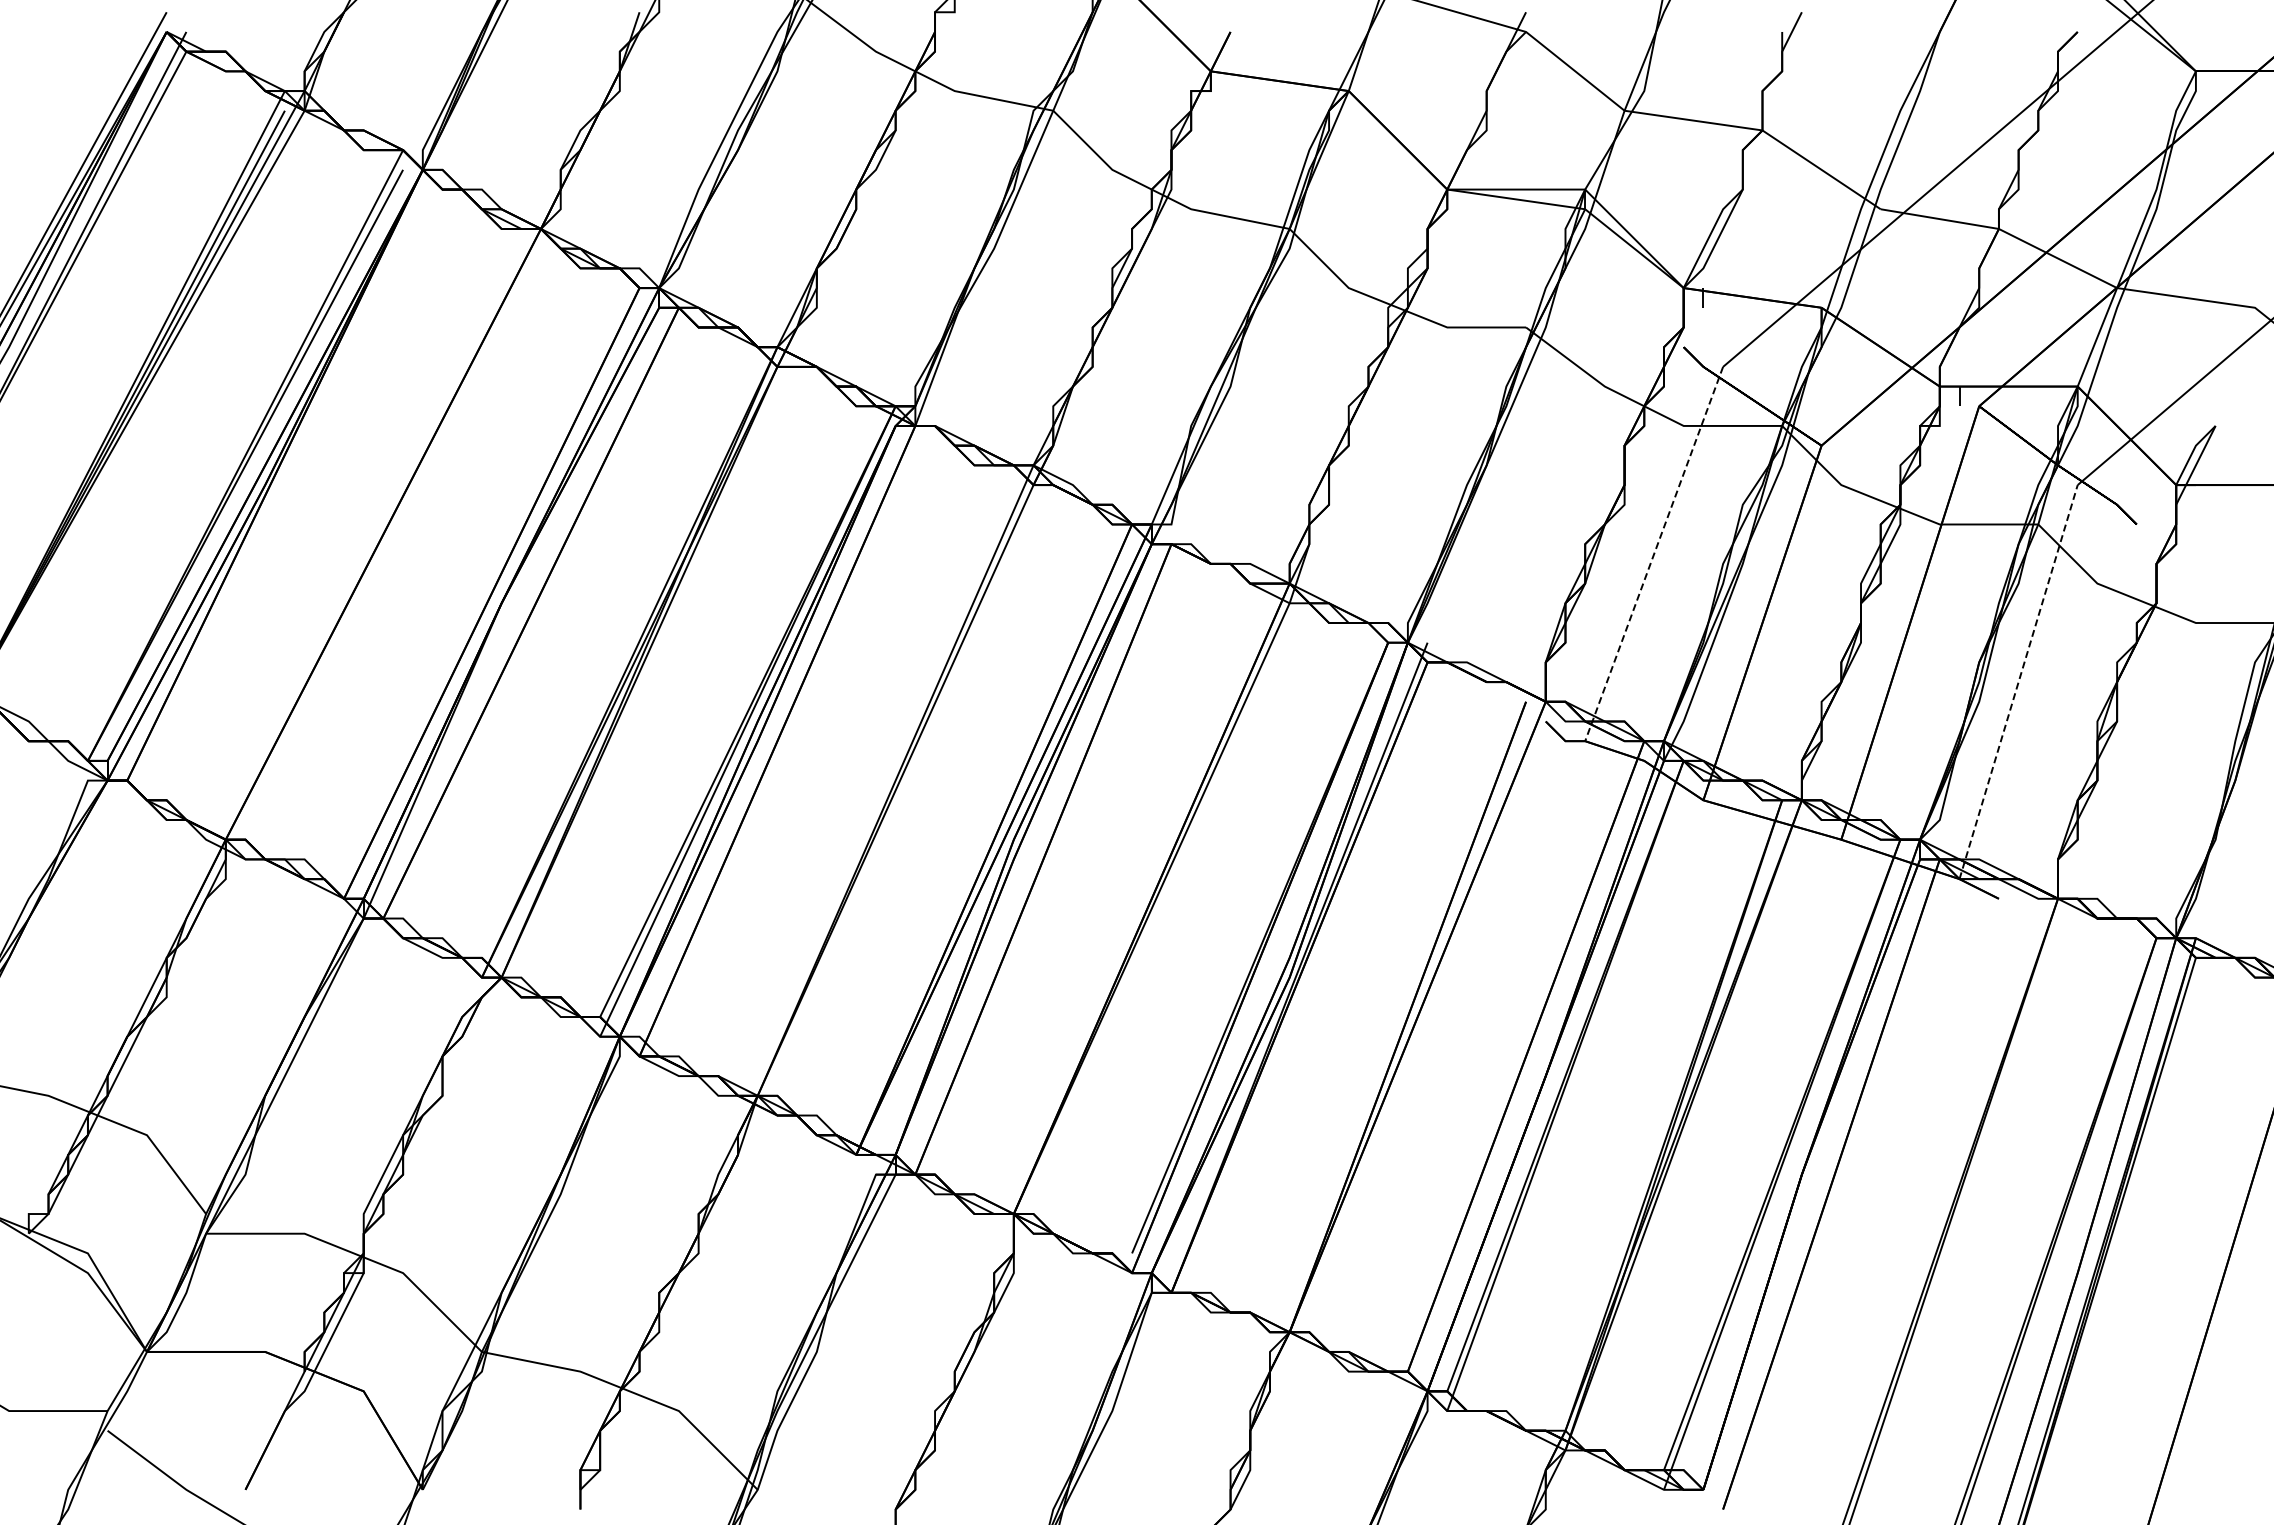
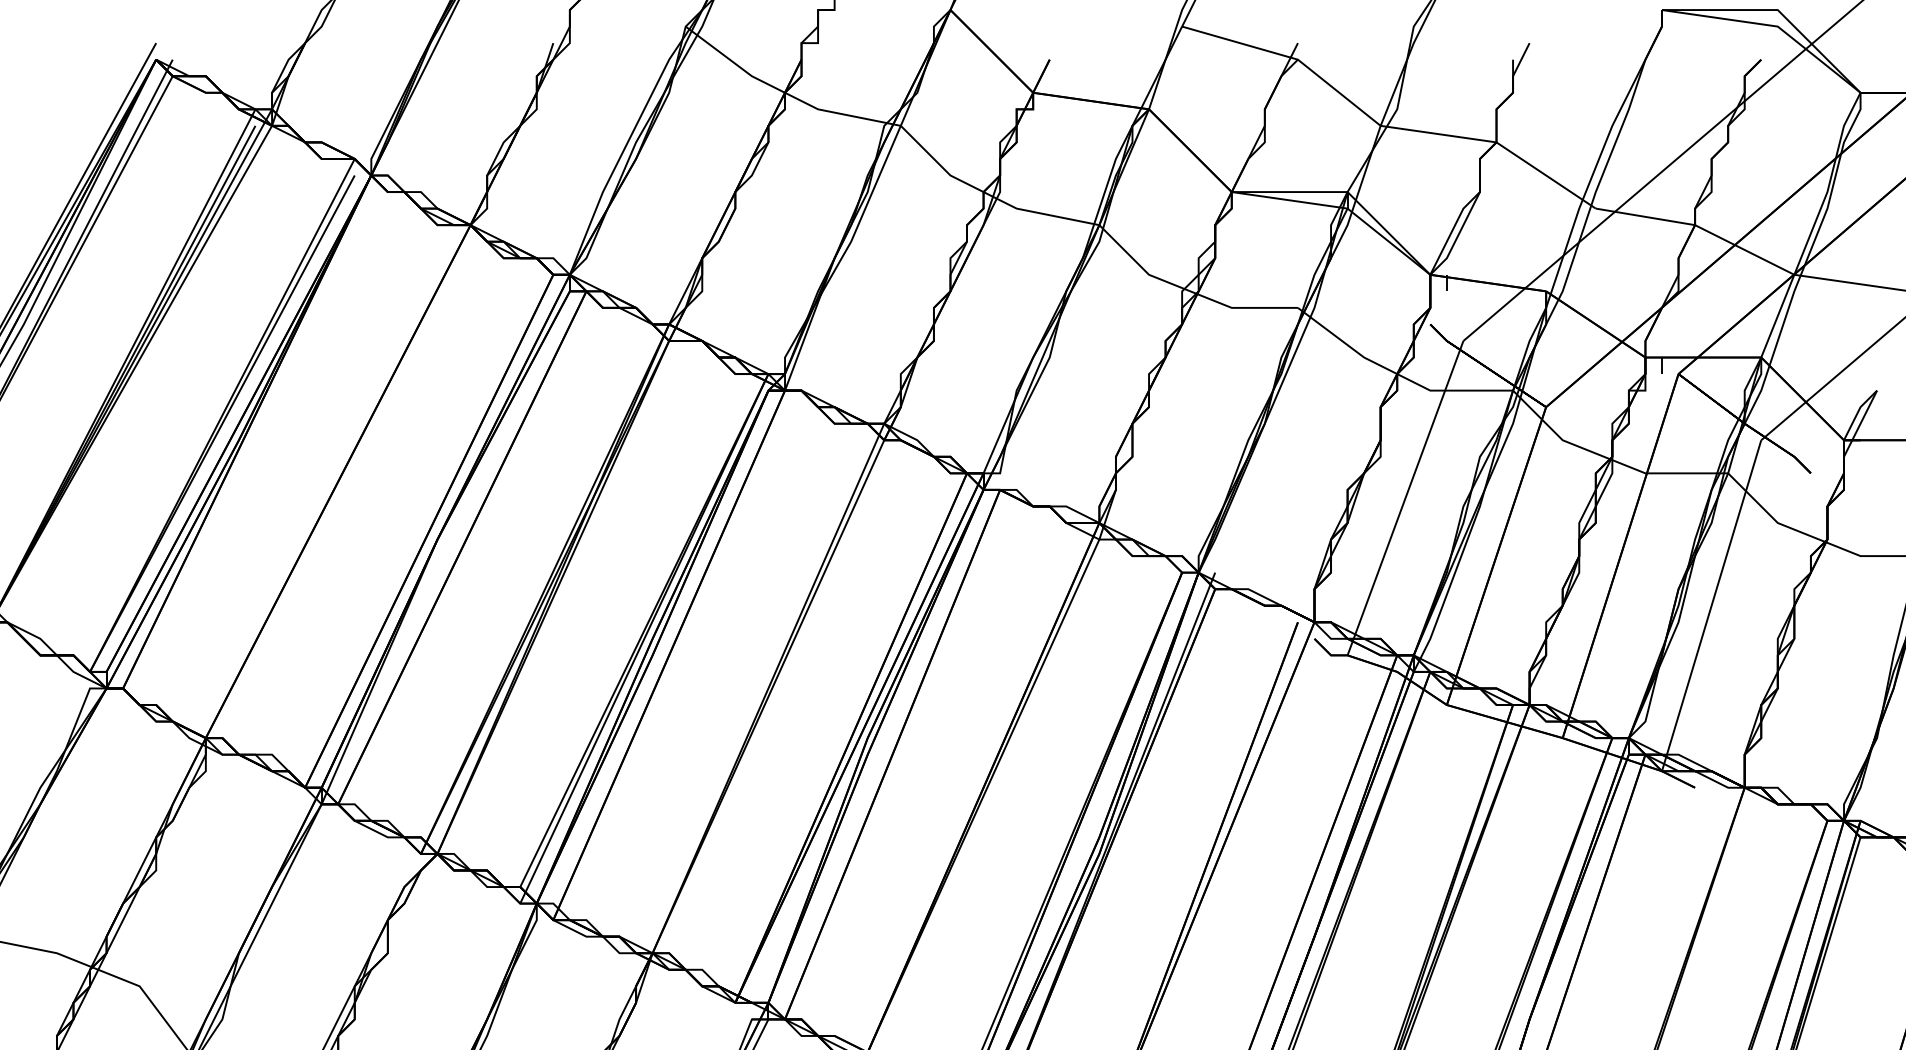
line: (1653, 554) -> (1404, 498), dashed -> solid
line: (2018, 682) -> (1711, 606), dashed -> solid

